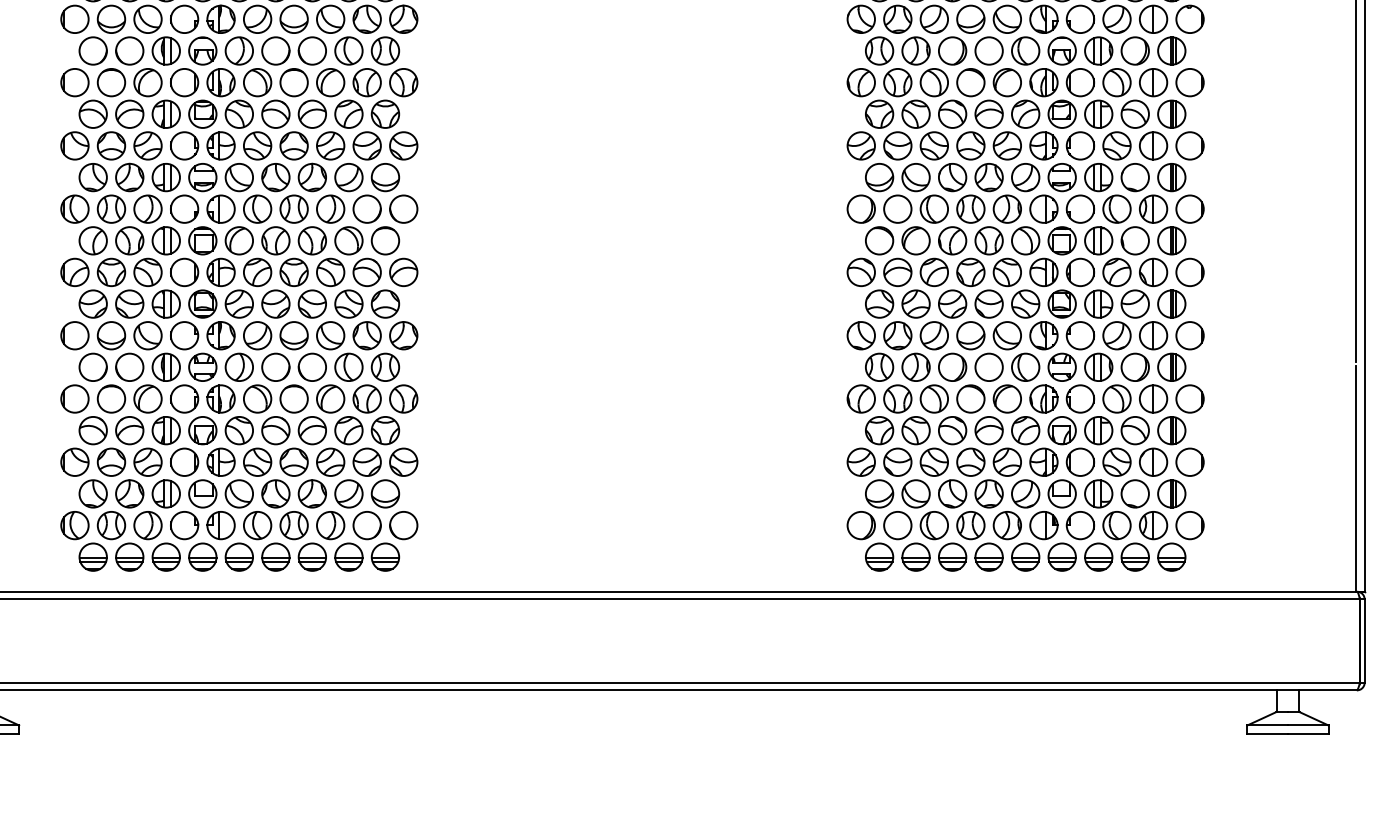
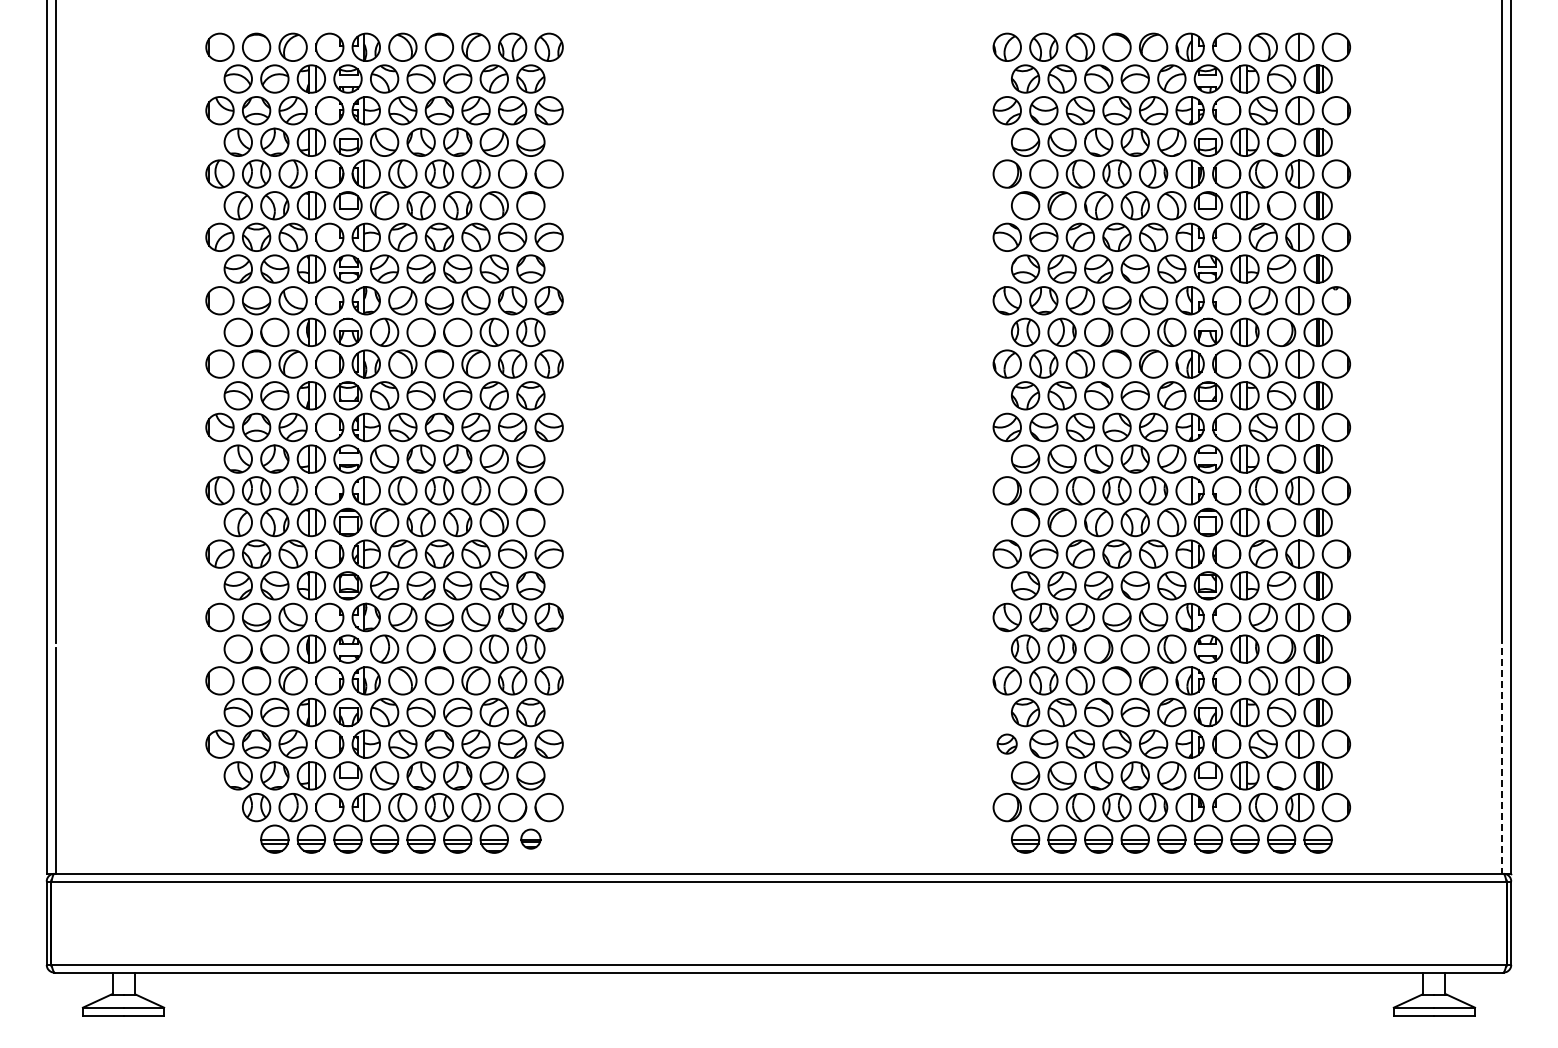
part: (860, 461) -> (1006, 743), size x0.7
line: (1355, 479) -> (1502, 761), solid -> dashed
part: (83, 541) -> (228, 823), removed
part: (385, 556) -> (530, 838), size x0.7

